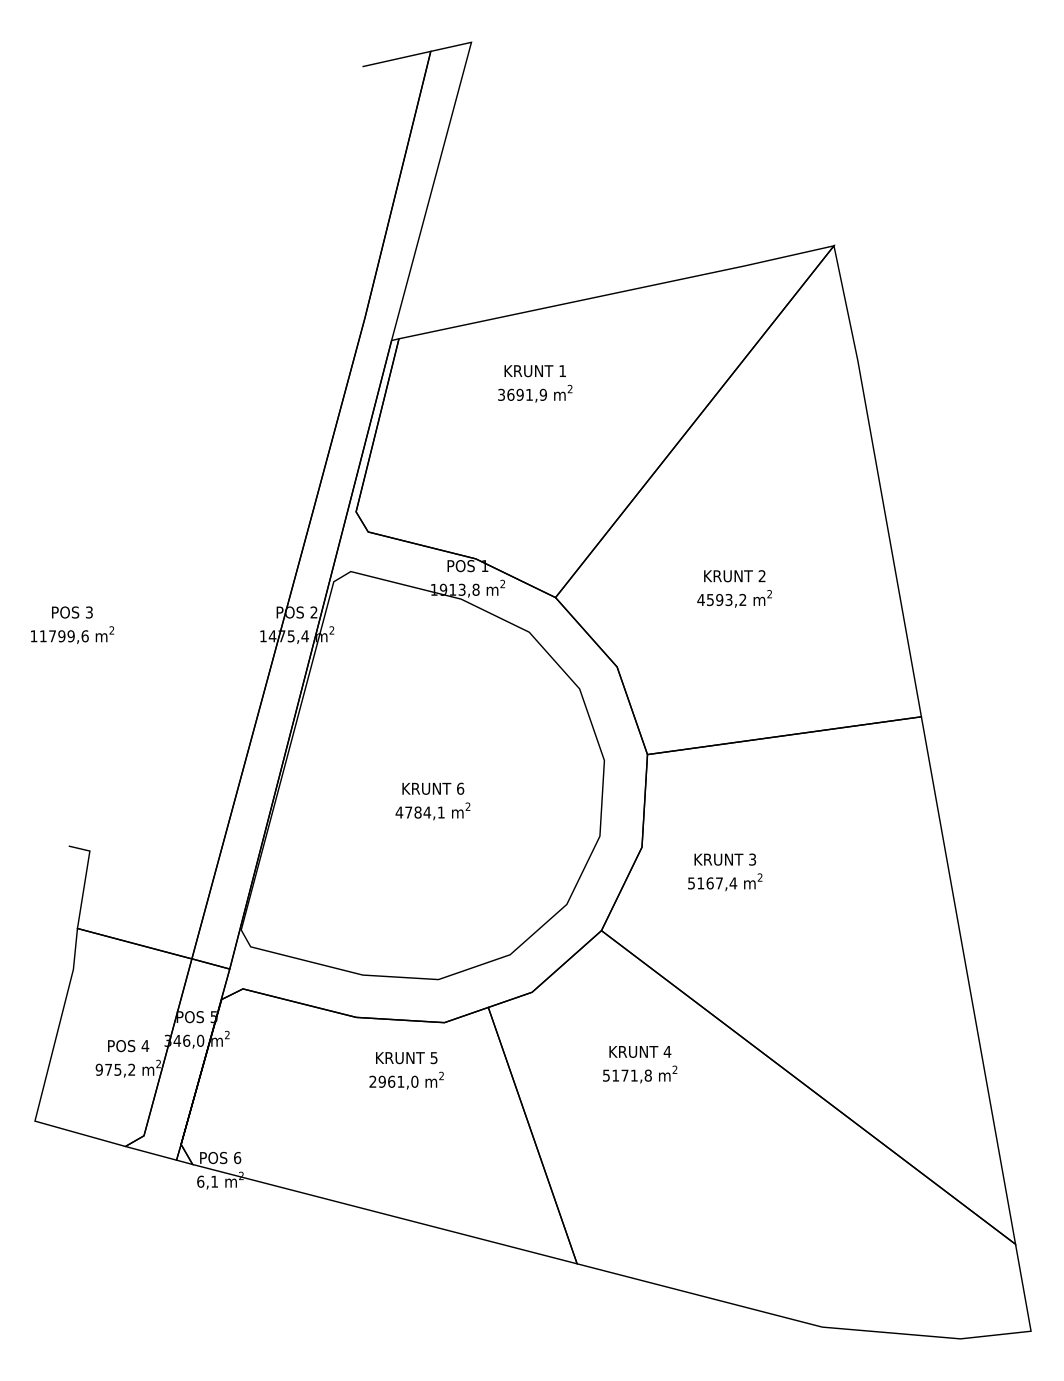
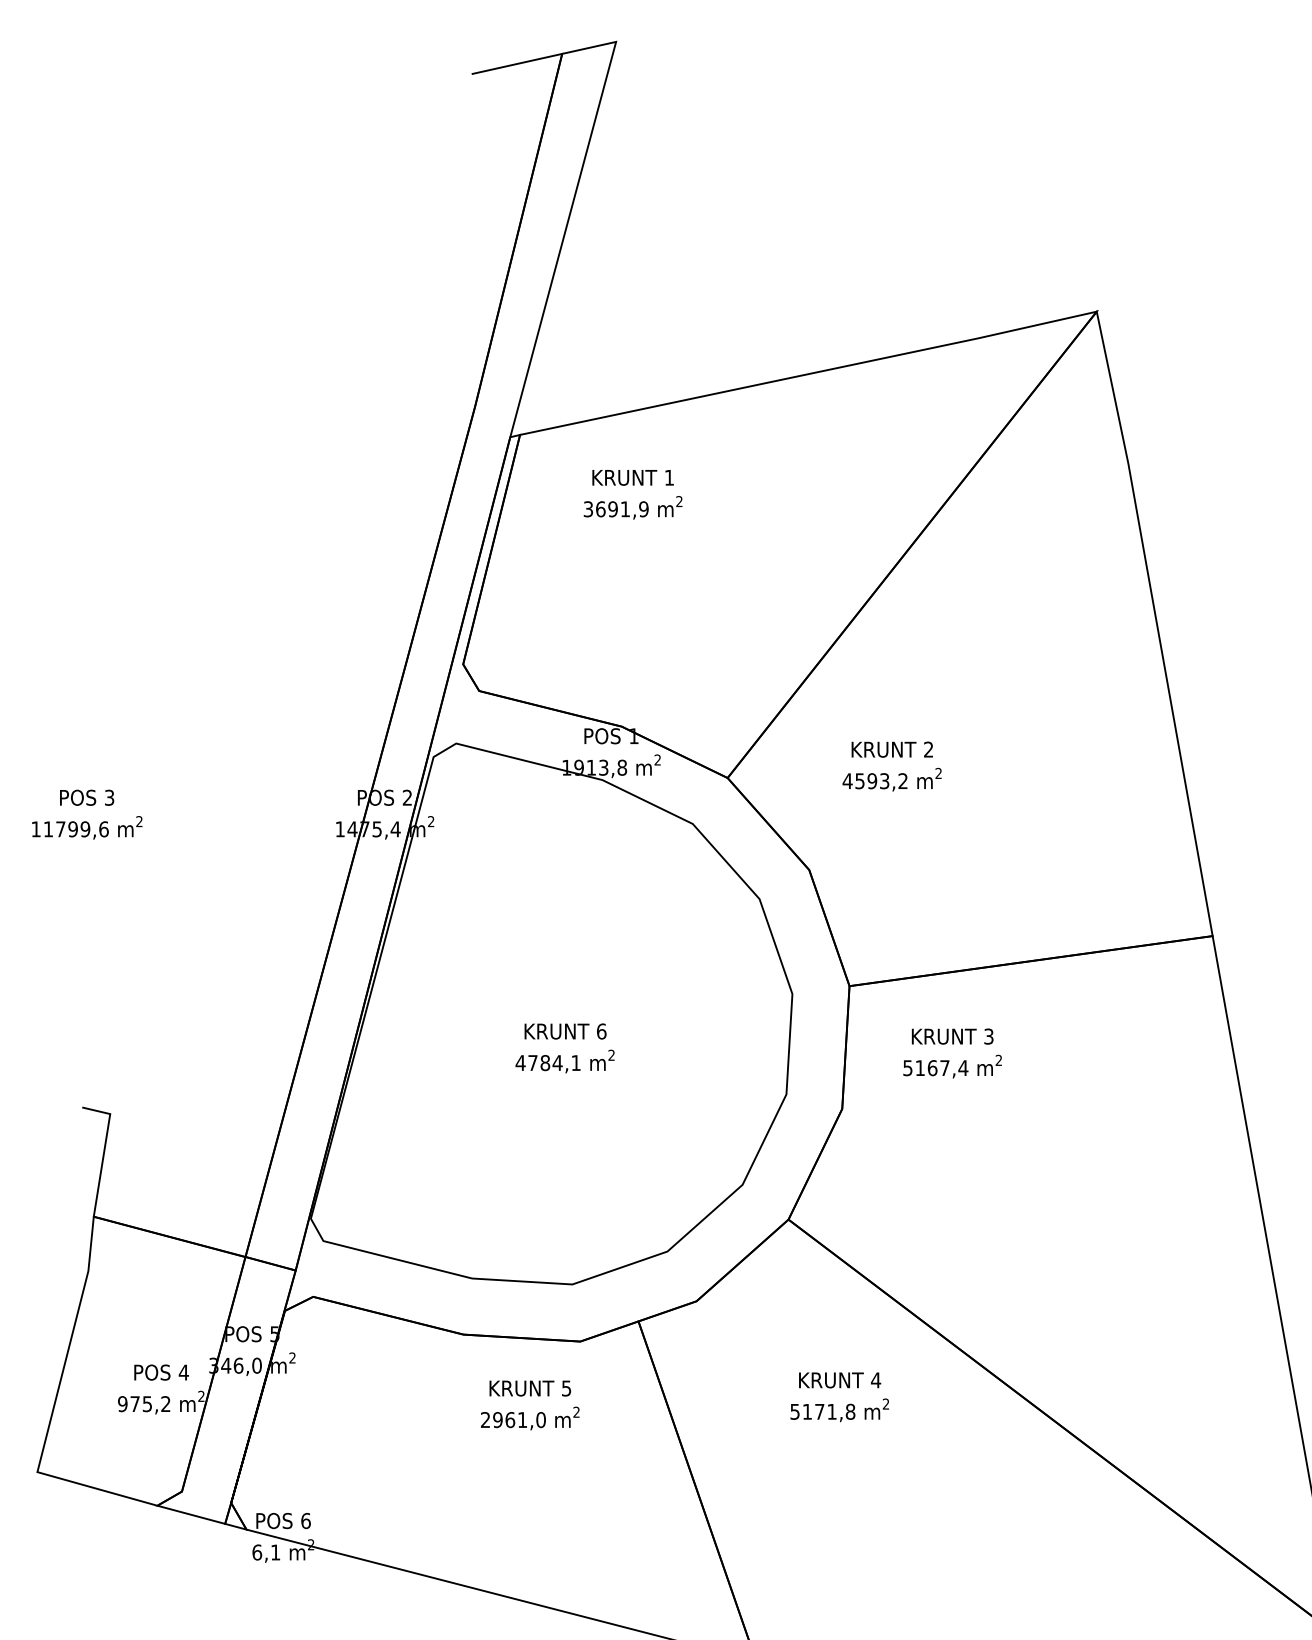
text: (535, 383) -> (633, 494), moved
text: (734, 588) -> (891, 765), moved
text: (725, 872) -> (952, 1053), moved

